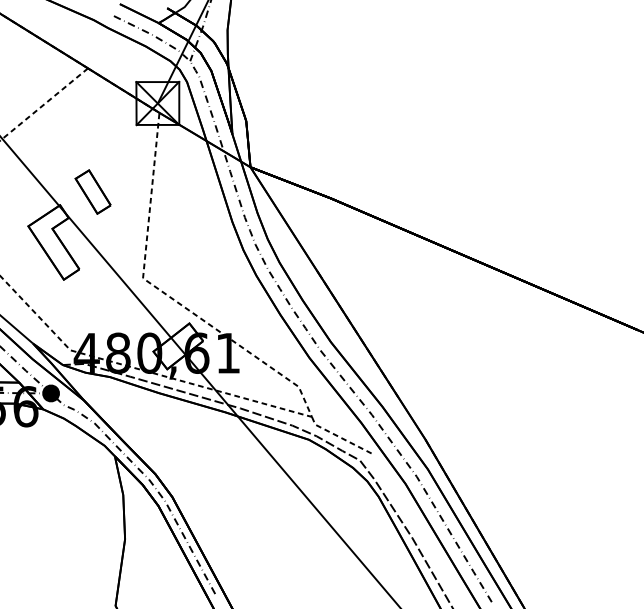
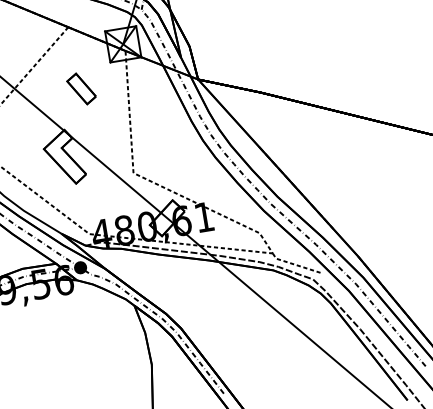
part: (92, 191) -> (81, 88), moved

